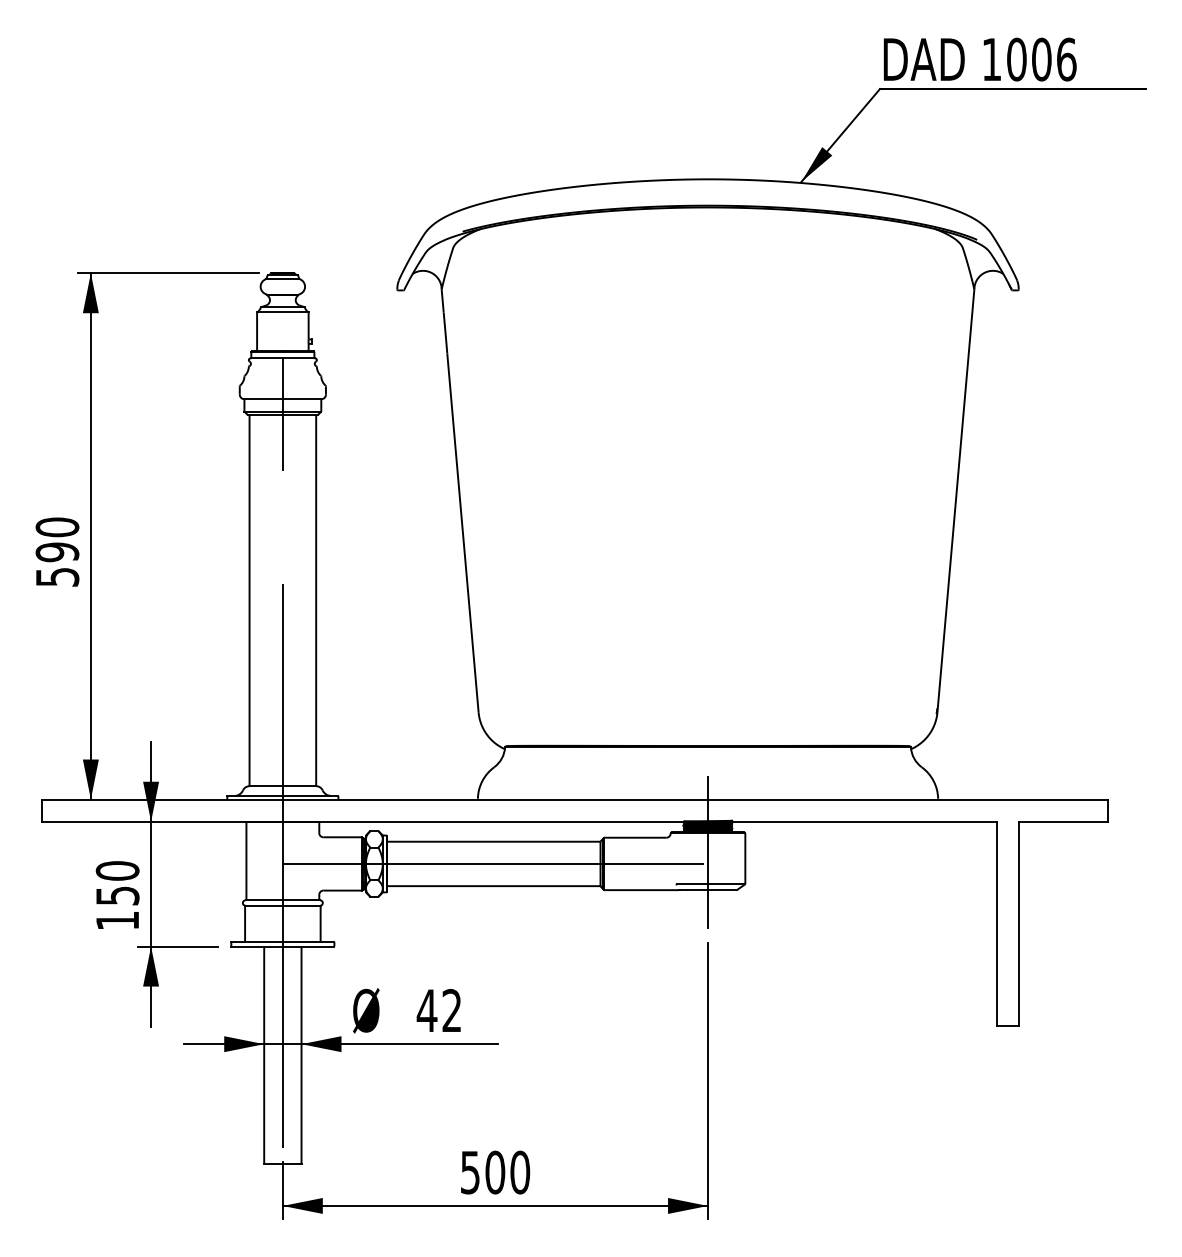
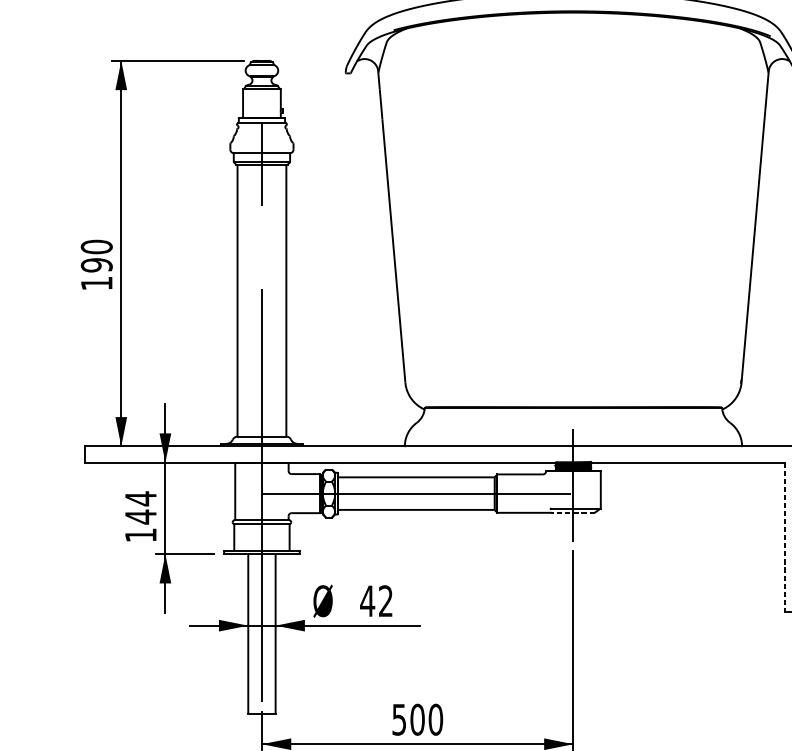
text: (57, 577) -> (96, 283), 590 -> 190
text: (117, 883) -> (140, 507), 150 -> 144
line: (708, 890) -> (573, 513), solid -> dashed
line: (996, 924) -> (784, 537), solid -> dashed

